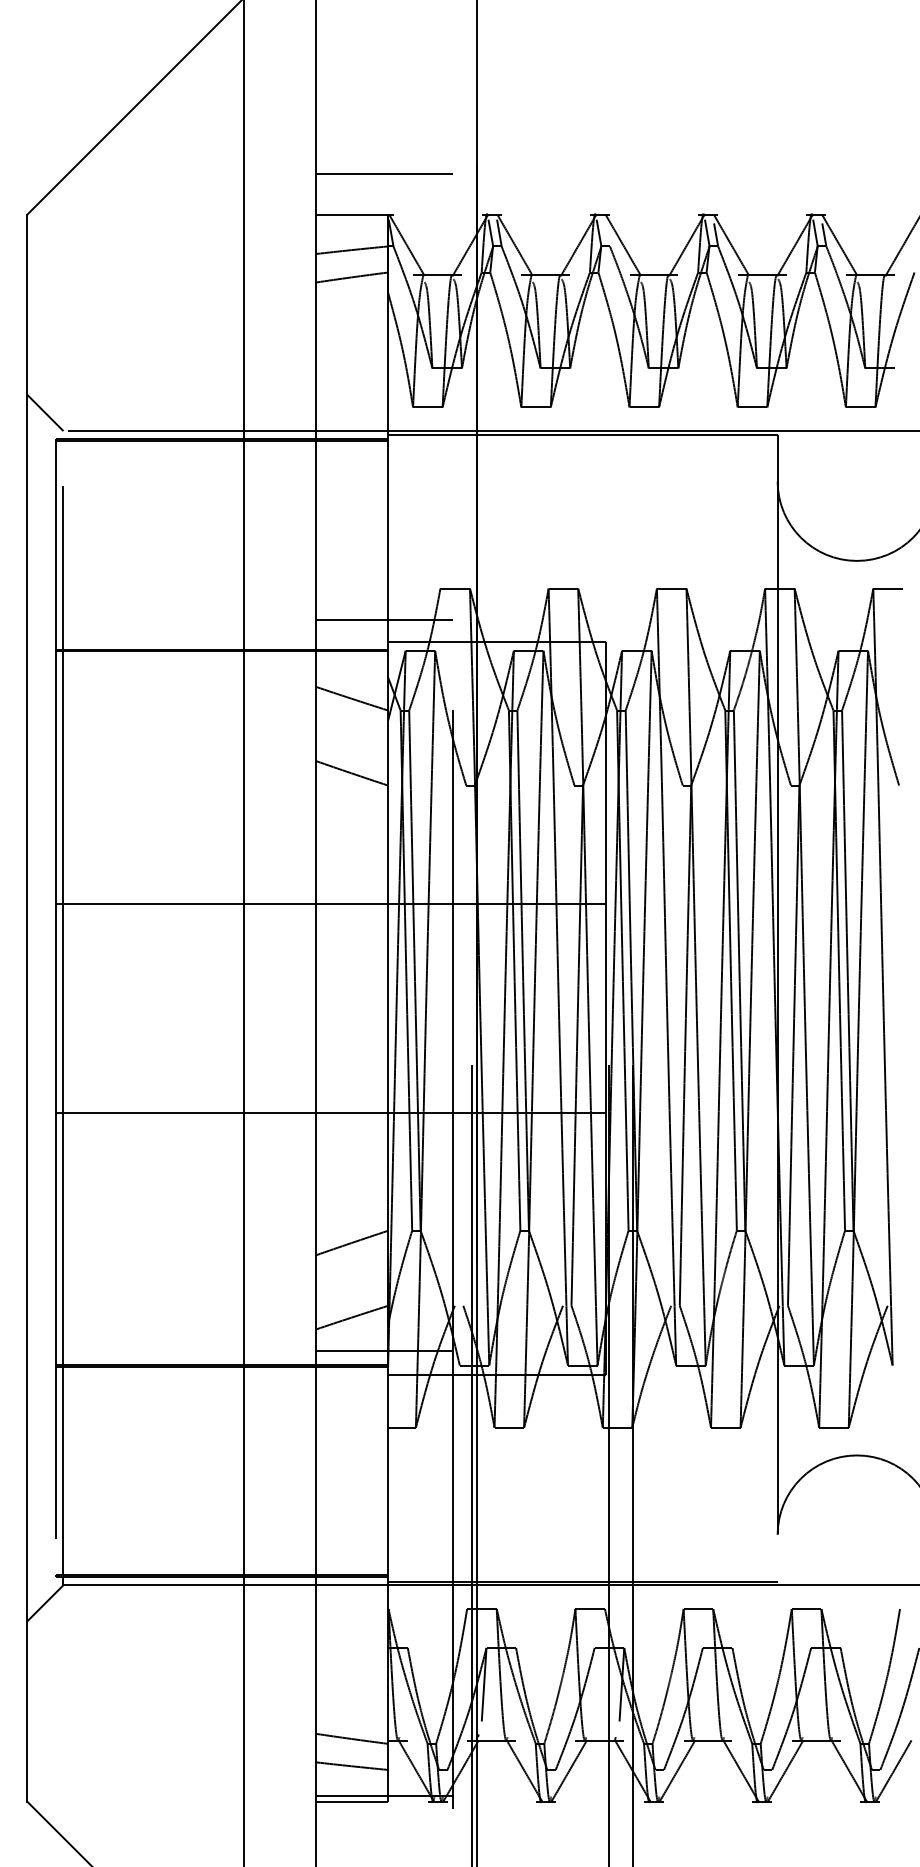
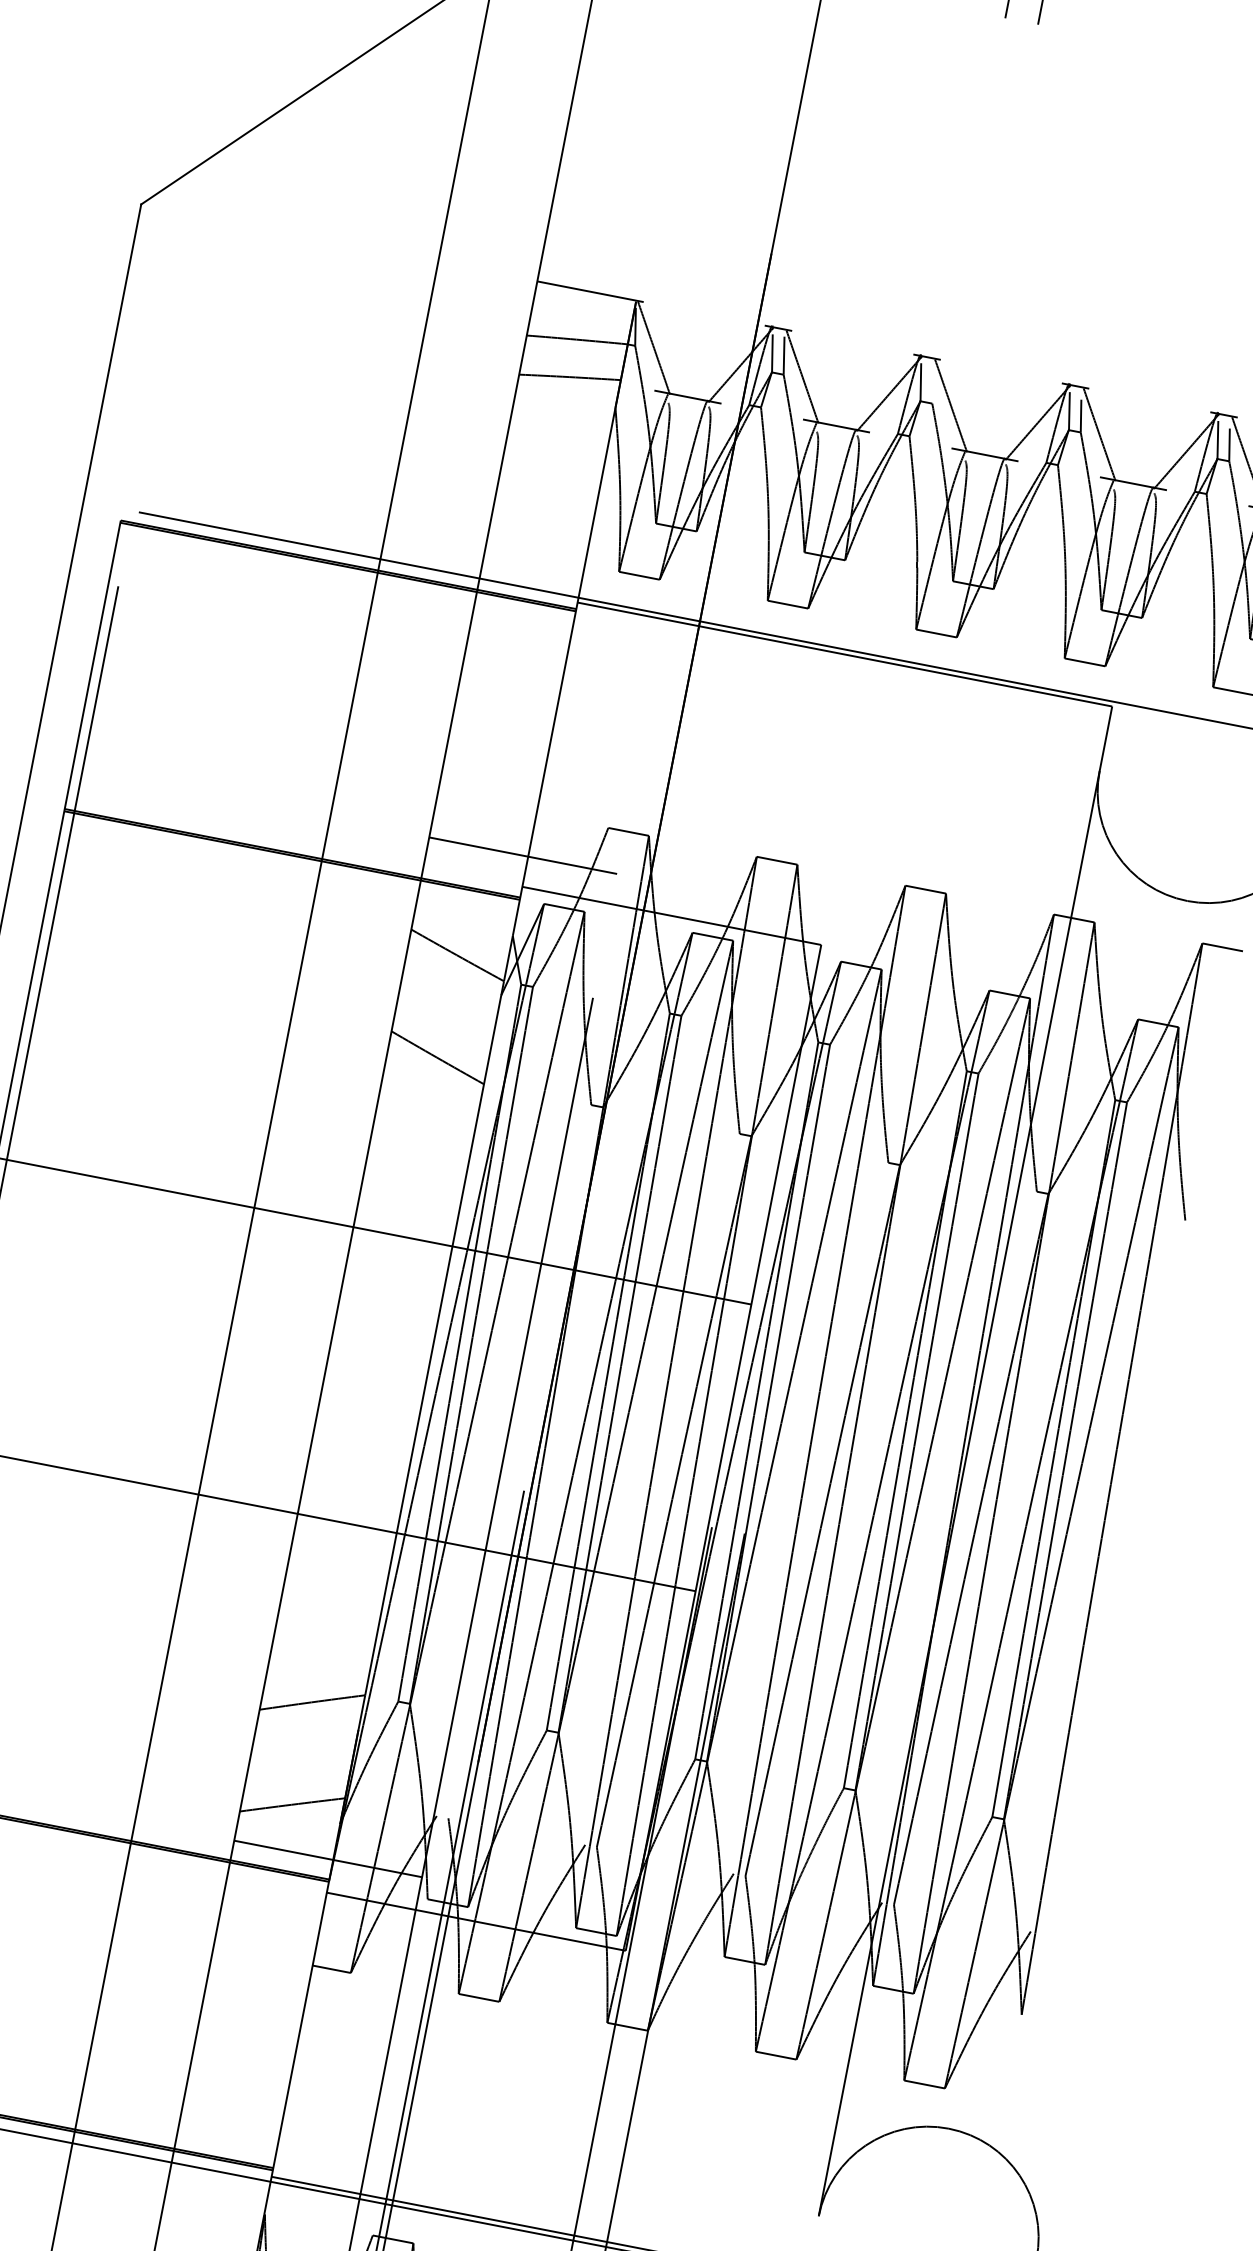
line: (383, 174) -> (640, 244), removed
line: (45, 412) -> (113, 480), removed

